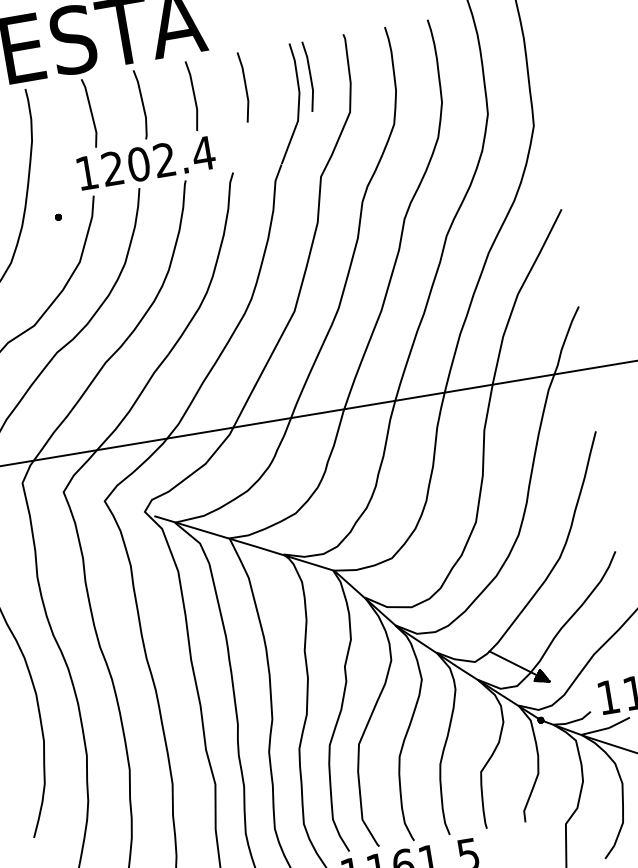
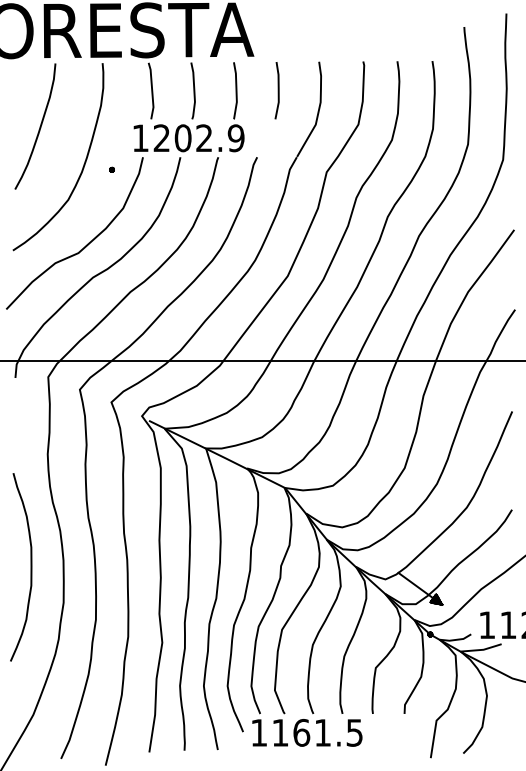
line: (309, 76) -> (330, 90), removed
text: (202, 154) -> (235, 138), 1202.4 -> 1202.9

